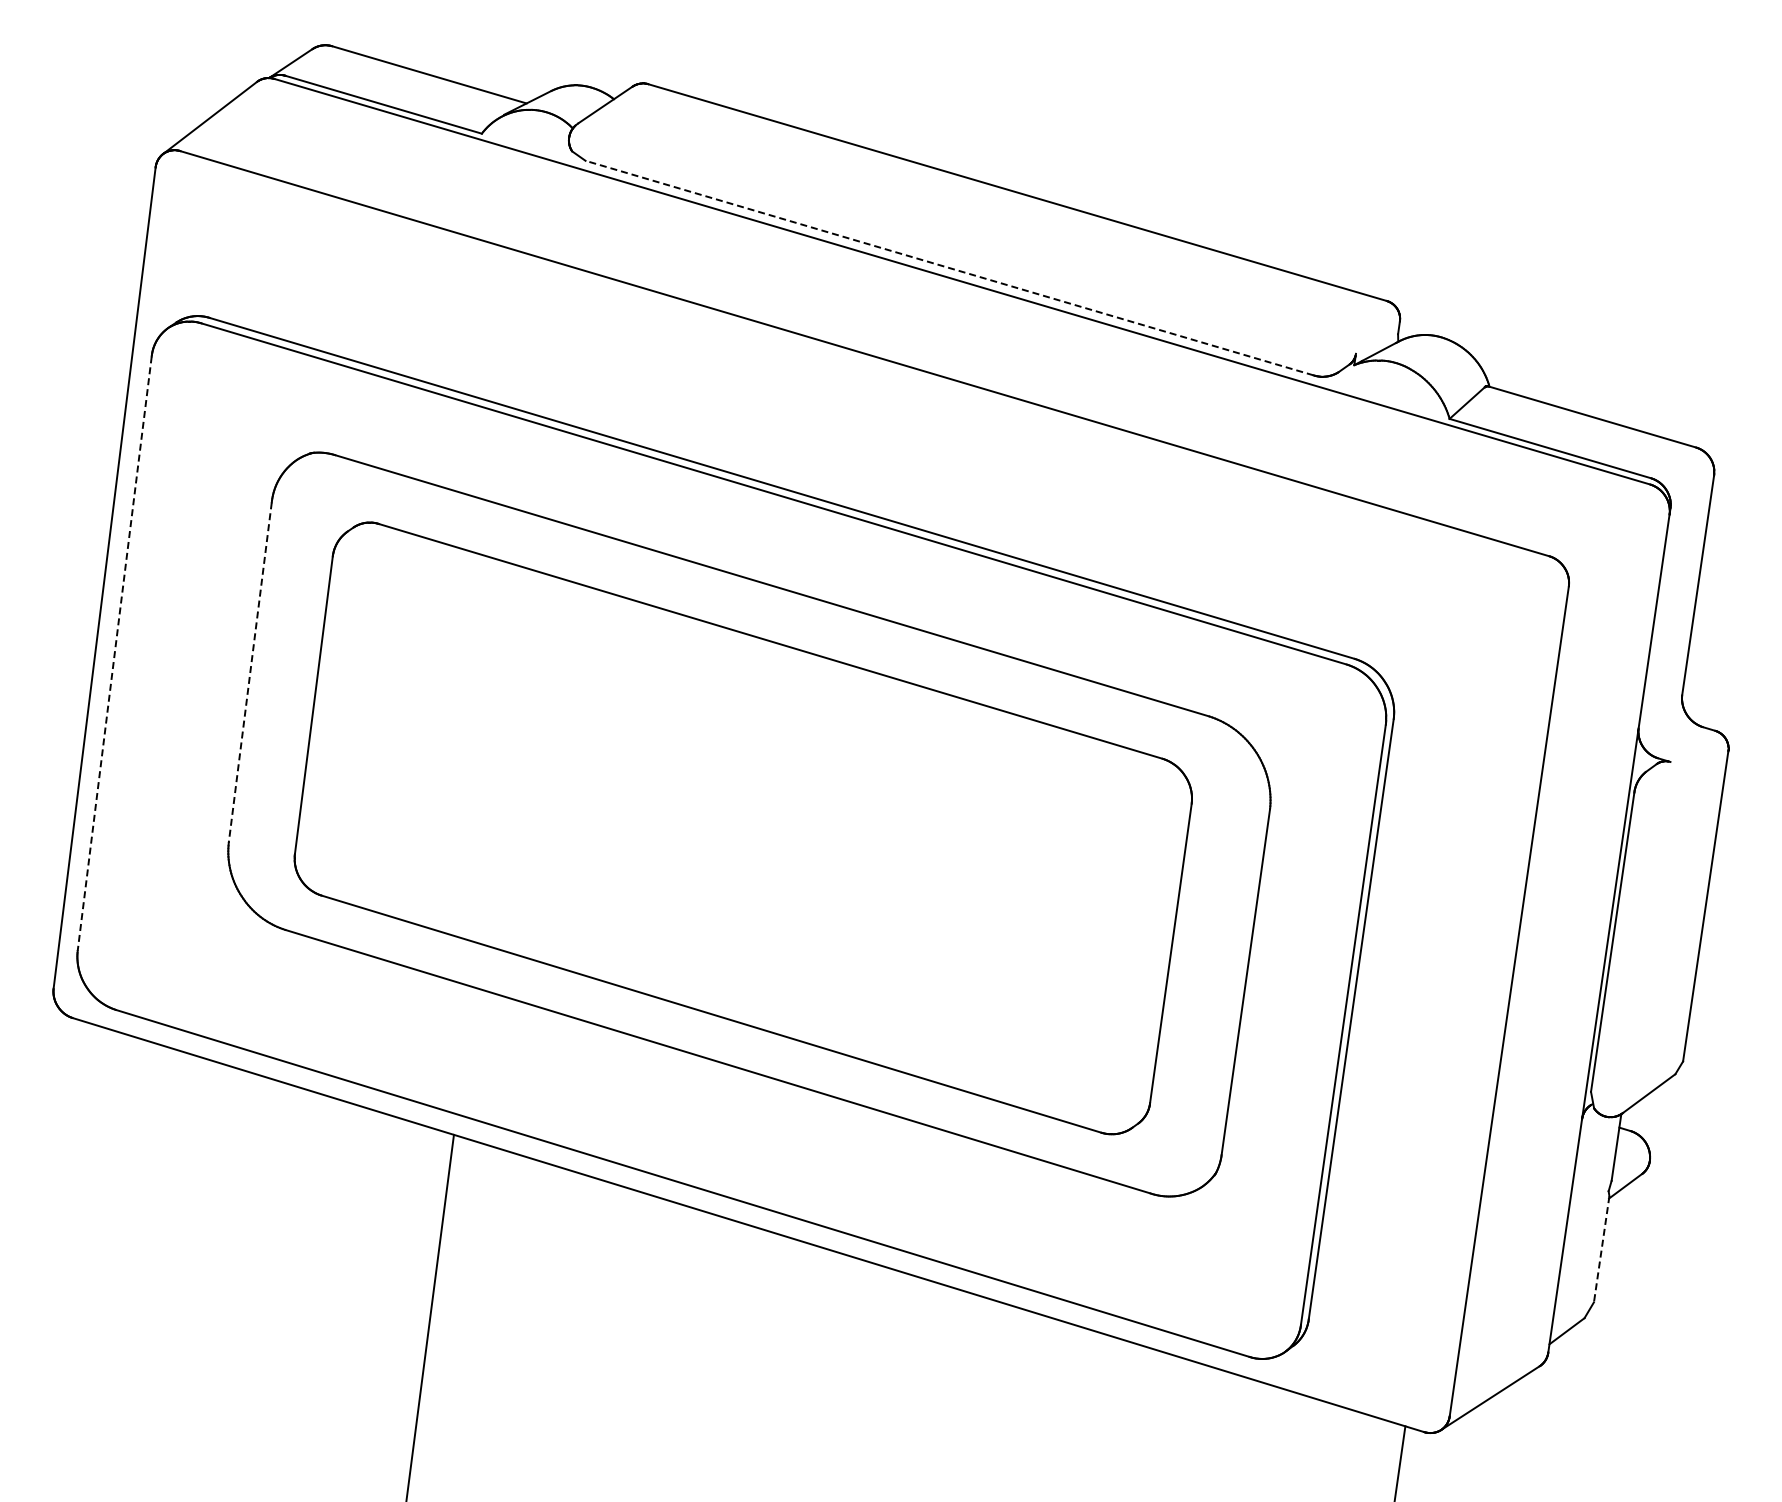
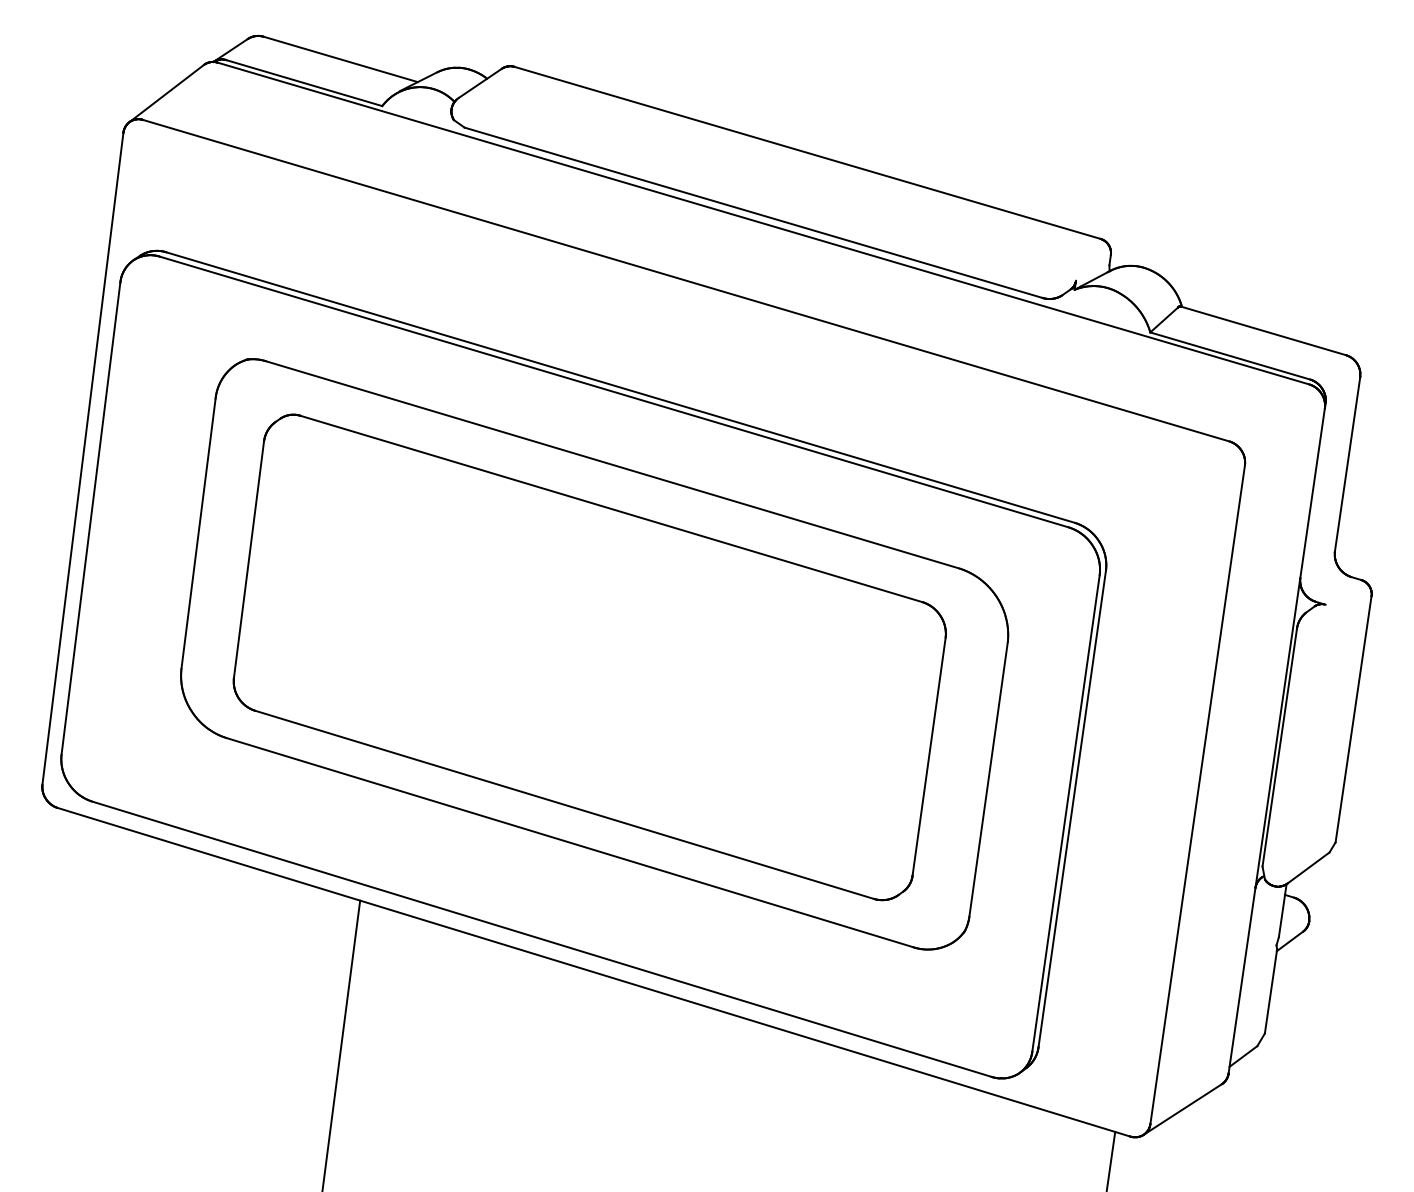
line: (949, 267) -> (753, 212), dashed -> solid
line: (114, 653) -> (90, 518), dashed -> solid
line: (250, 672) -> (198, 533), dashed -> solid
line: (1601, 1249) -> (1270, 991), dashed -> solid

